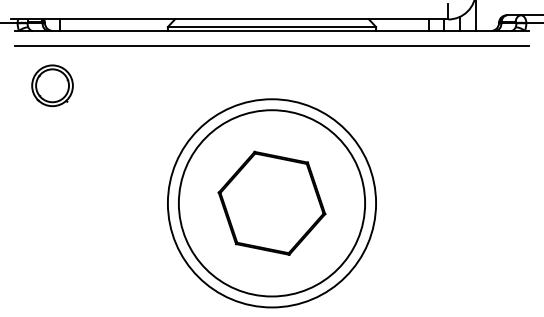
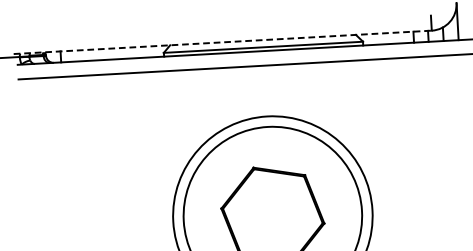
line: (230, 19) -> (223, 42), solid -> dashed
part: (52, 85) -> (56, 115), removed

